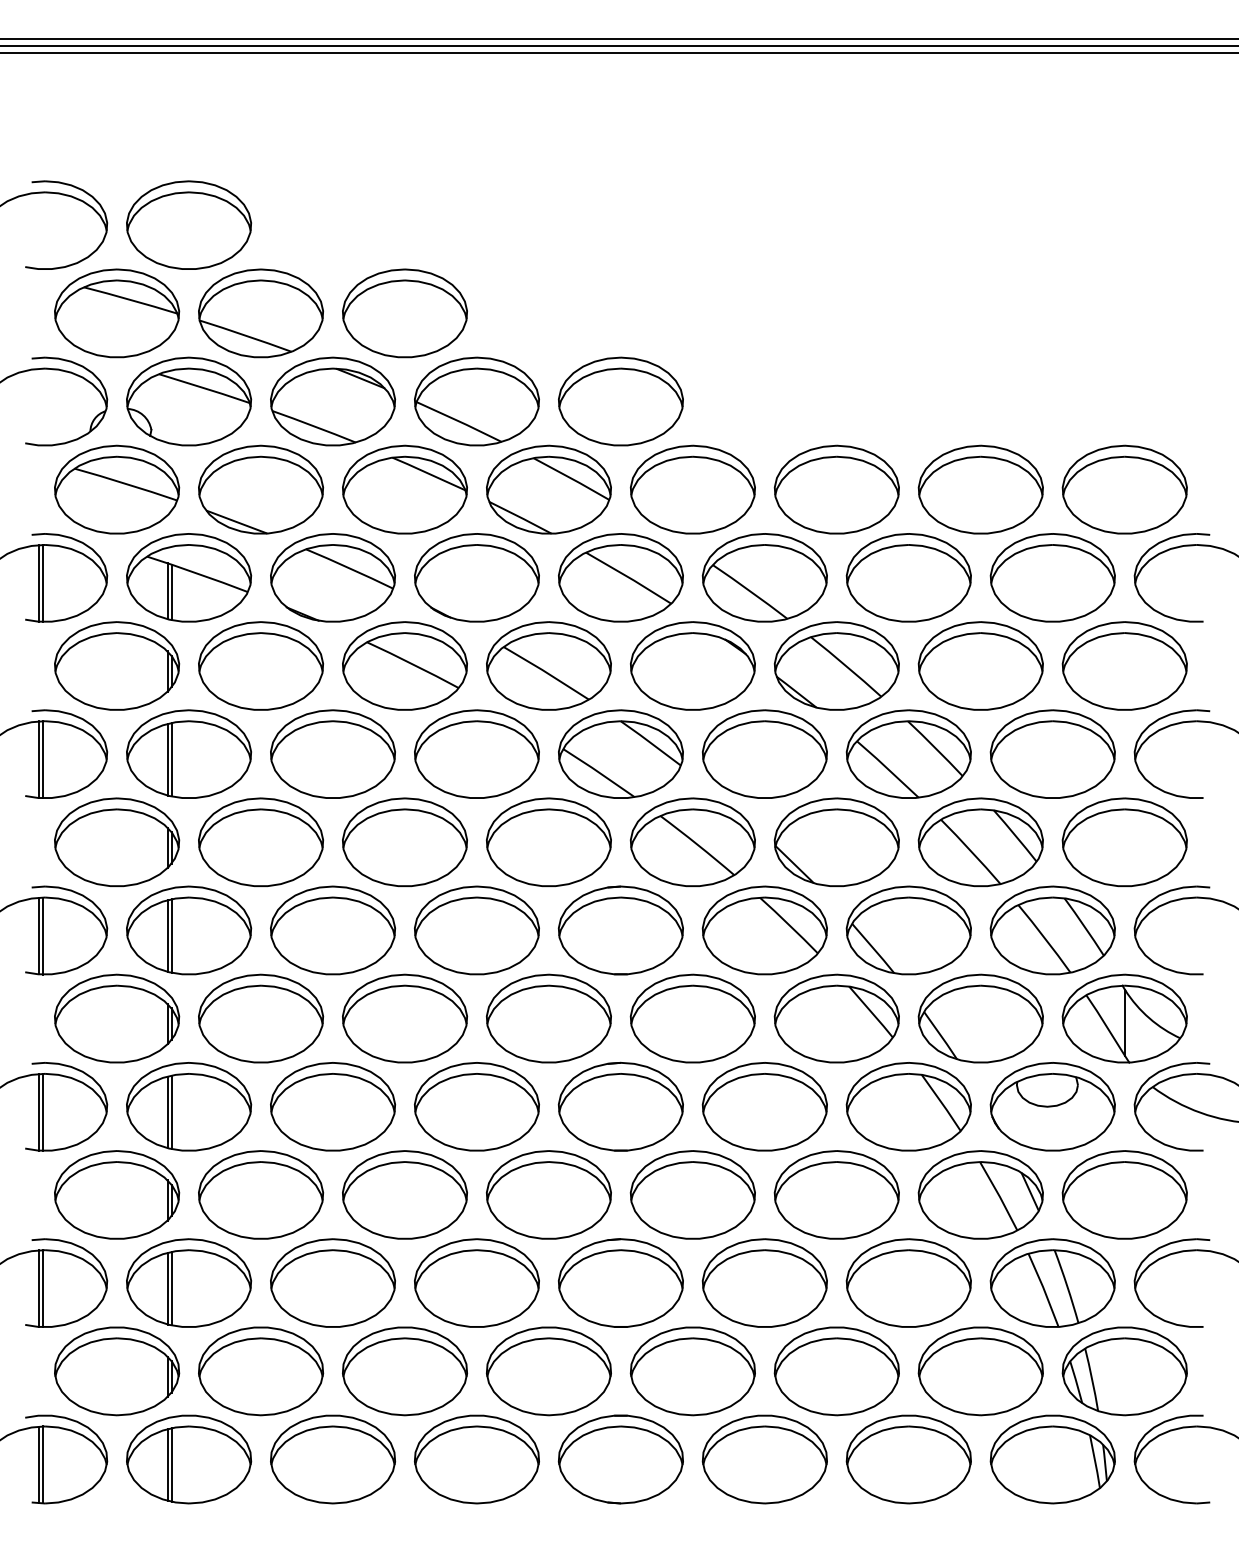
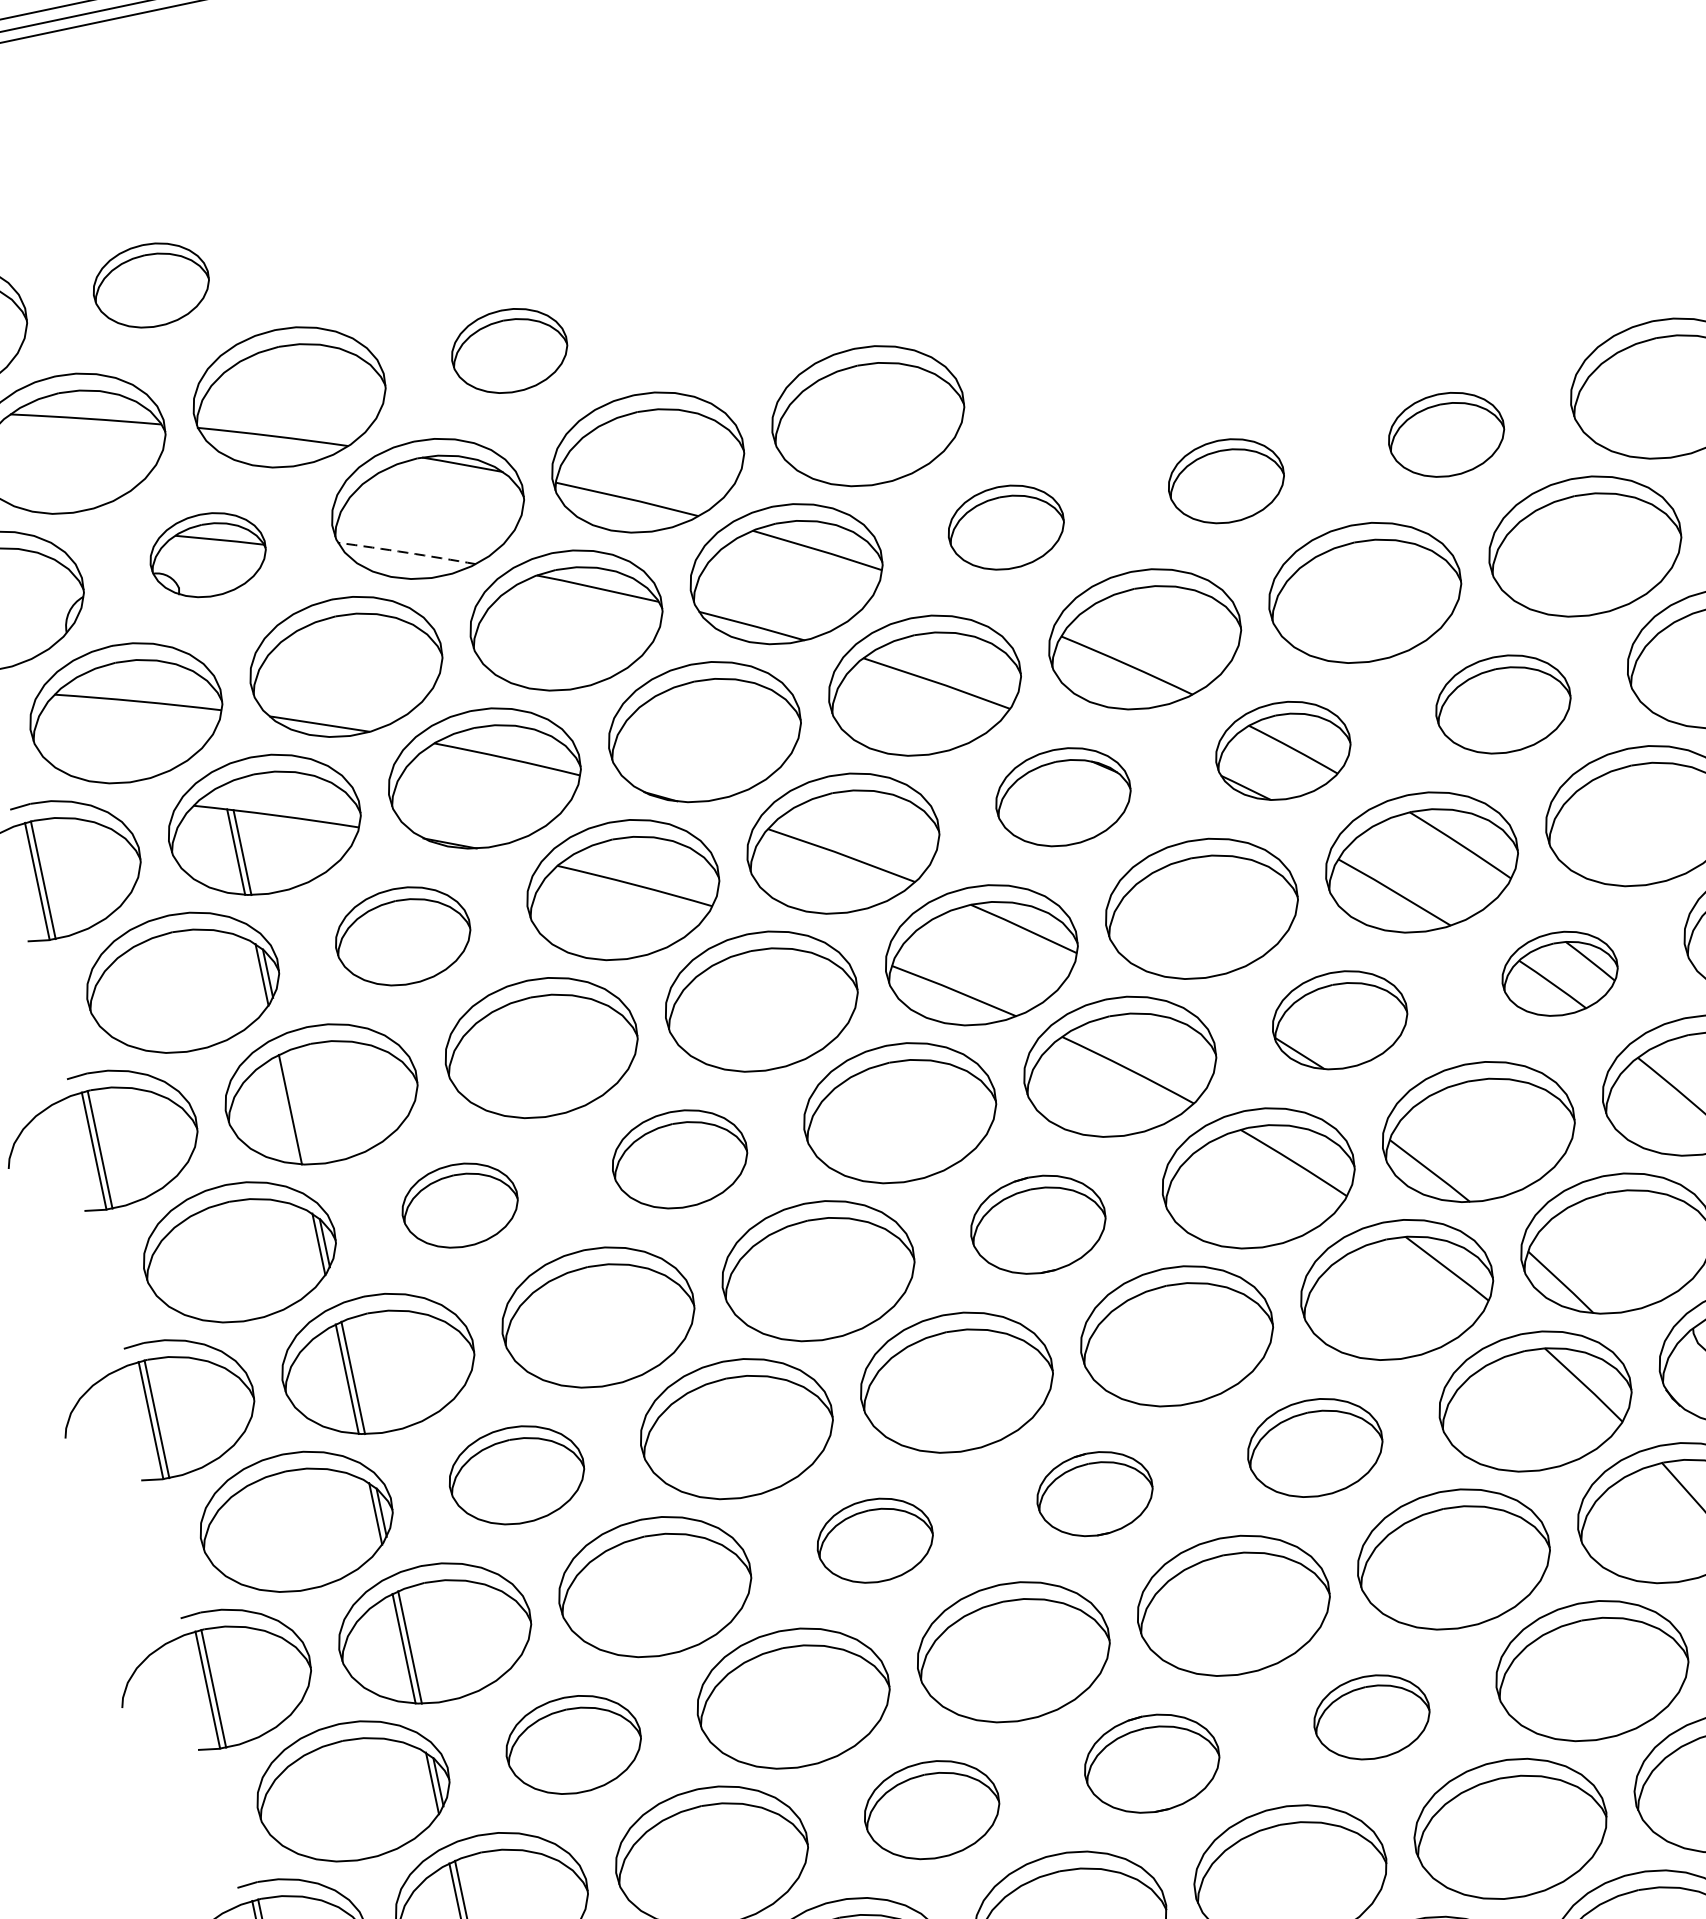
part: (189, 224) -> (151, 284), size x0.6
part: (404, 313) -> (508, 351), size x0.6
part: (189, 401) -> (208, 554), size x0.6
arc: (314, 426) -> (407, 552), solid -> dashed
part: (692, 489) -> (1005, 527), size x0.6
part: (836, 489) -> (1225, 481), size x0.6
part: (980, 489) -> (1446, 434), size x0.6
part: (260, 665) -> (402, 935), size x0.7
part: (692, 665) -> (1062, 796), size x0.7
part: (836, 665) -> (1282, 750), size x0.7
part: (980, 665) -> (1502, 703), size x0.7
line: (171, 759) -> (296, 1108), removed
part: (261, 841) -> (460, 1204), size x0.6
part: (404, 841) -> (678, 1158), size x0.7
part: (836, 841) -> (1339, 1019), size x0.7
part: (980, 841) -> (1559, 972), size x0.6
part: (620, 930) -> (1037, 1224), size x0.7
part: (261, 1018) -> (517, 1474), size x0.7
part: (476, 1106) -> (874, 1540), size x0.6
part: (620, 1106) -> (1094, 1493), size x0.6
part: (764, 1106) -> (1314, 1447), size x0.7
part: (261, 1194) -> (574, 1744), size x0.7
part: (476, 1282) -> (931, 1809), size x0.7
part: (620, 1282) -> (1151, 1762), size x0.7
part: (764, 1282) -> (1371, 1716), size x0.6

